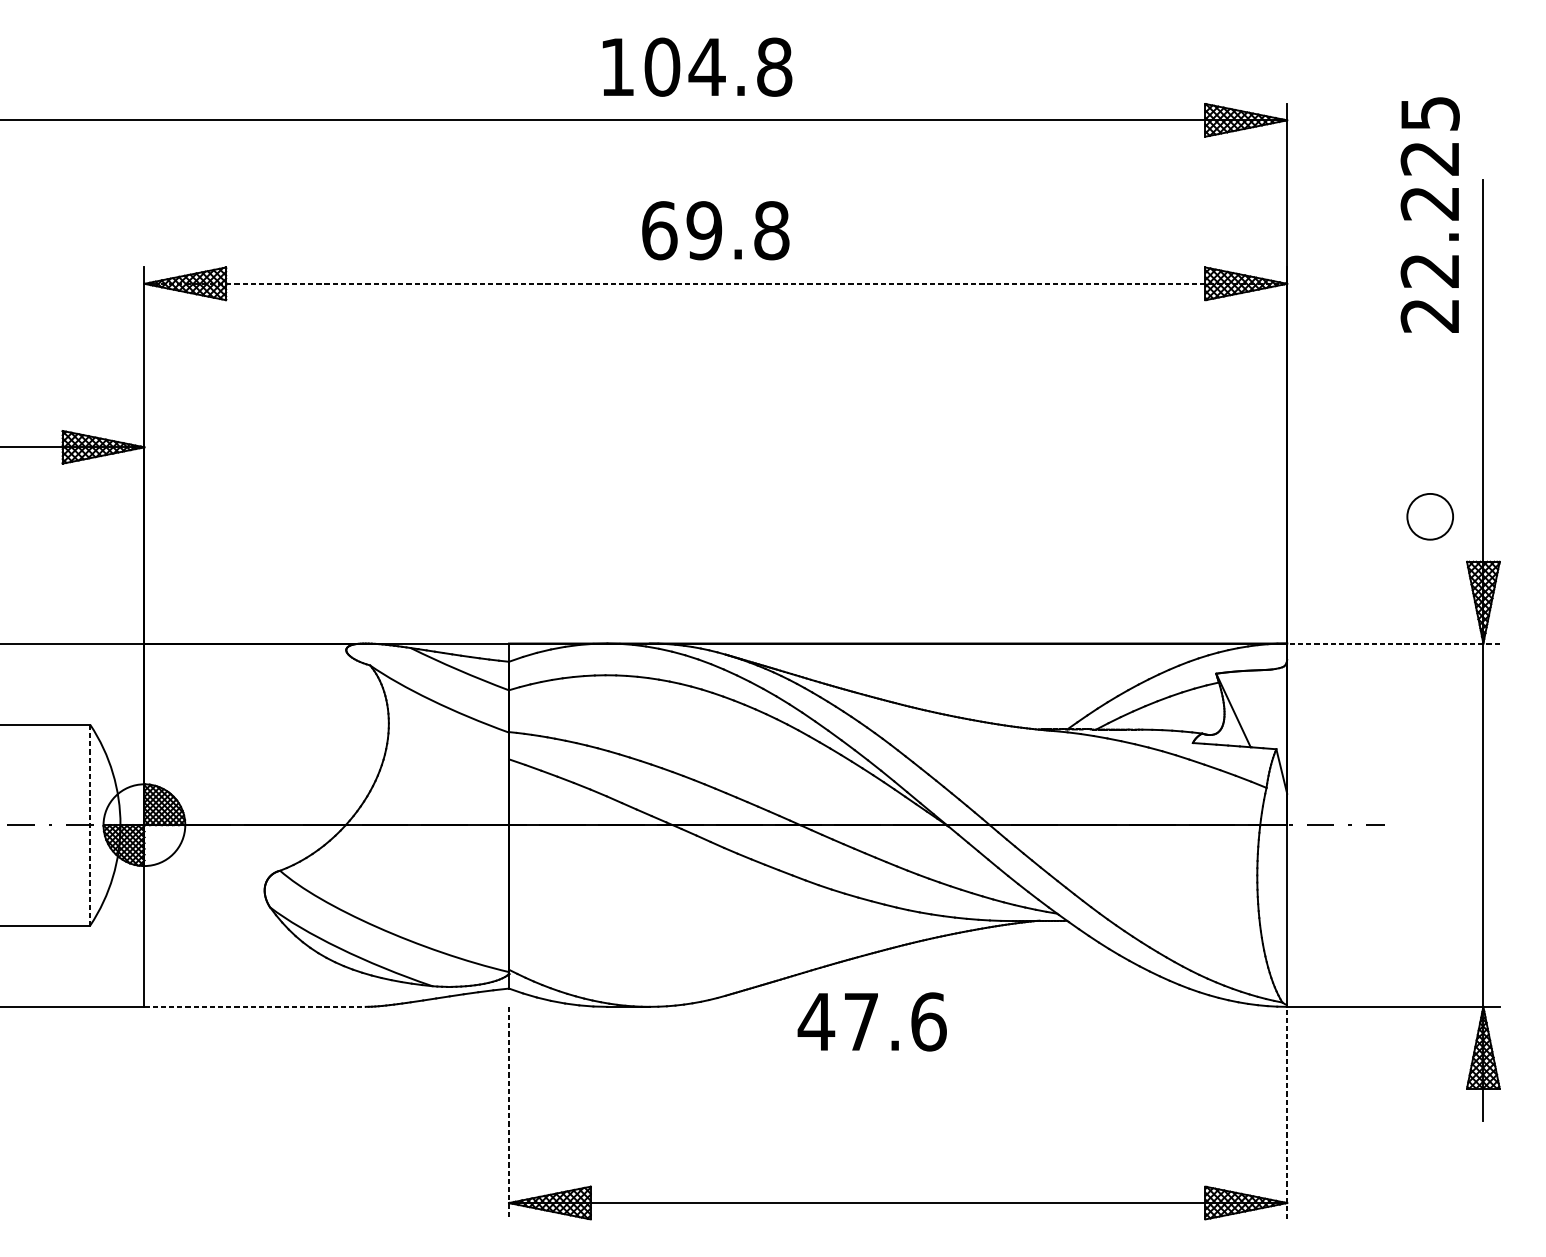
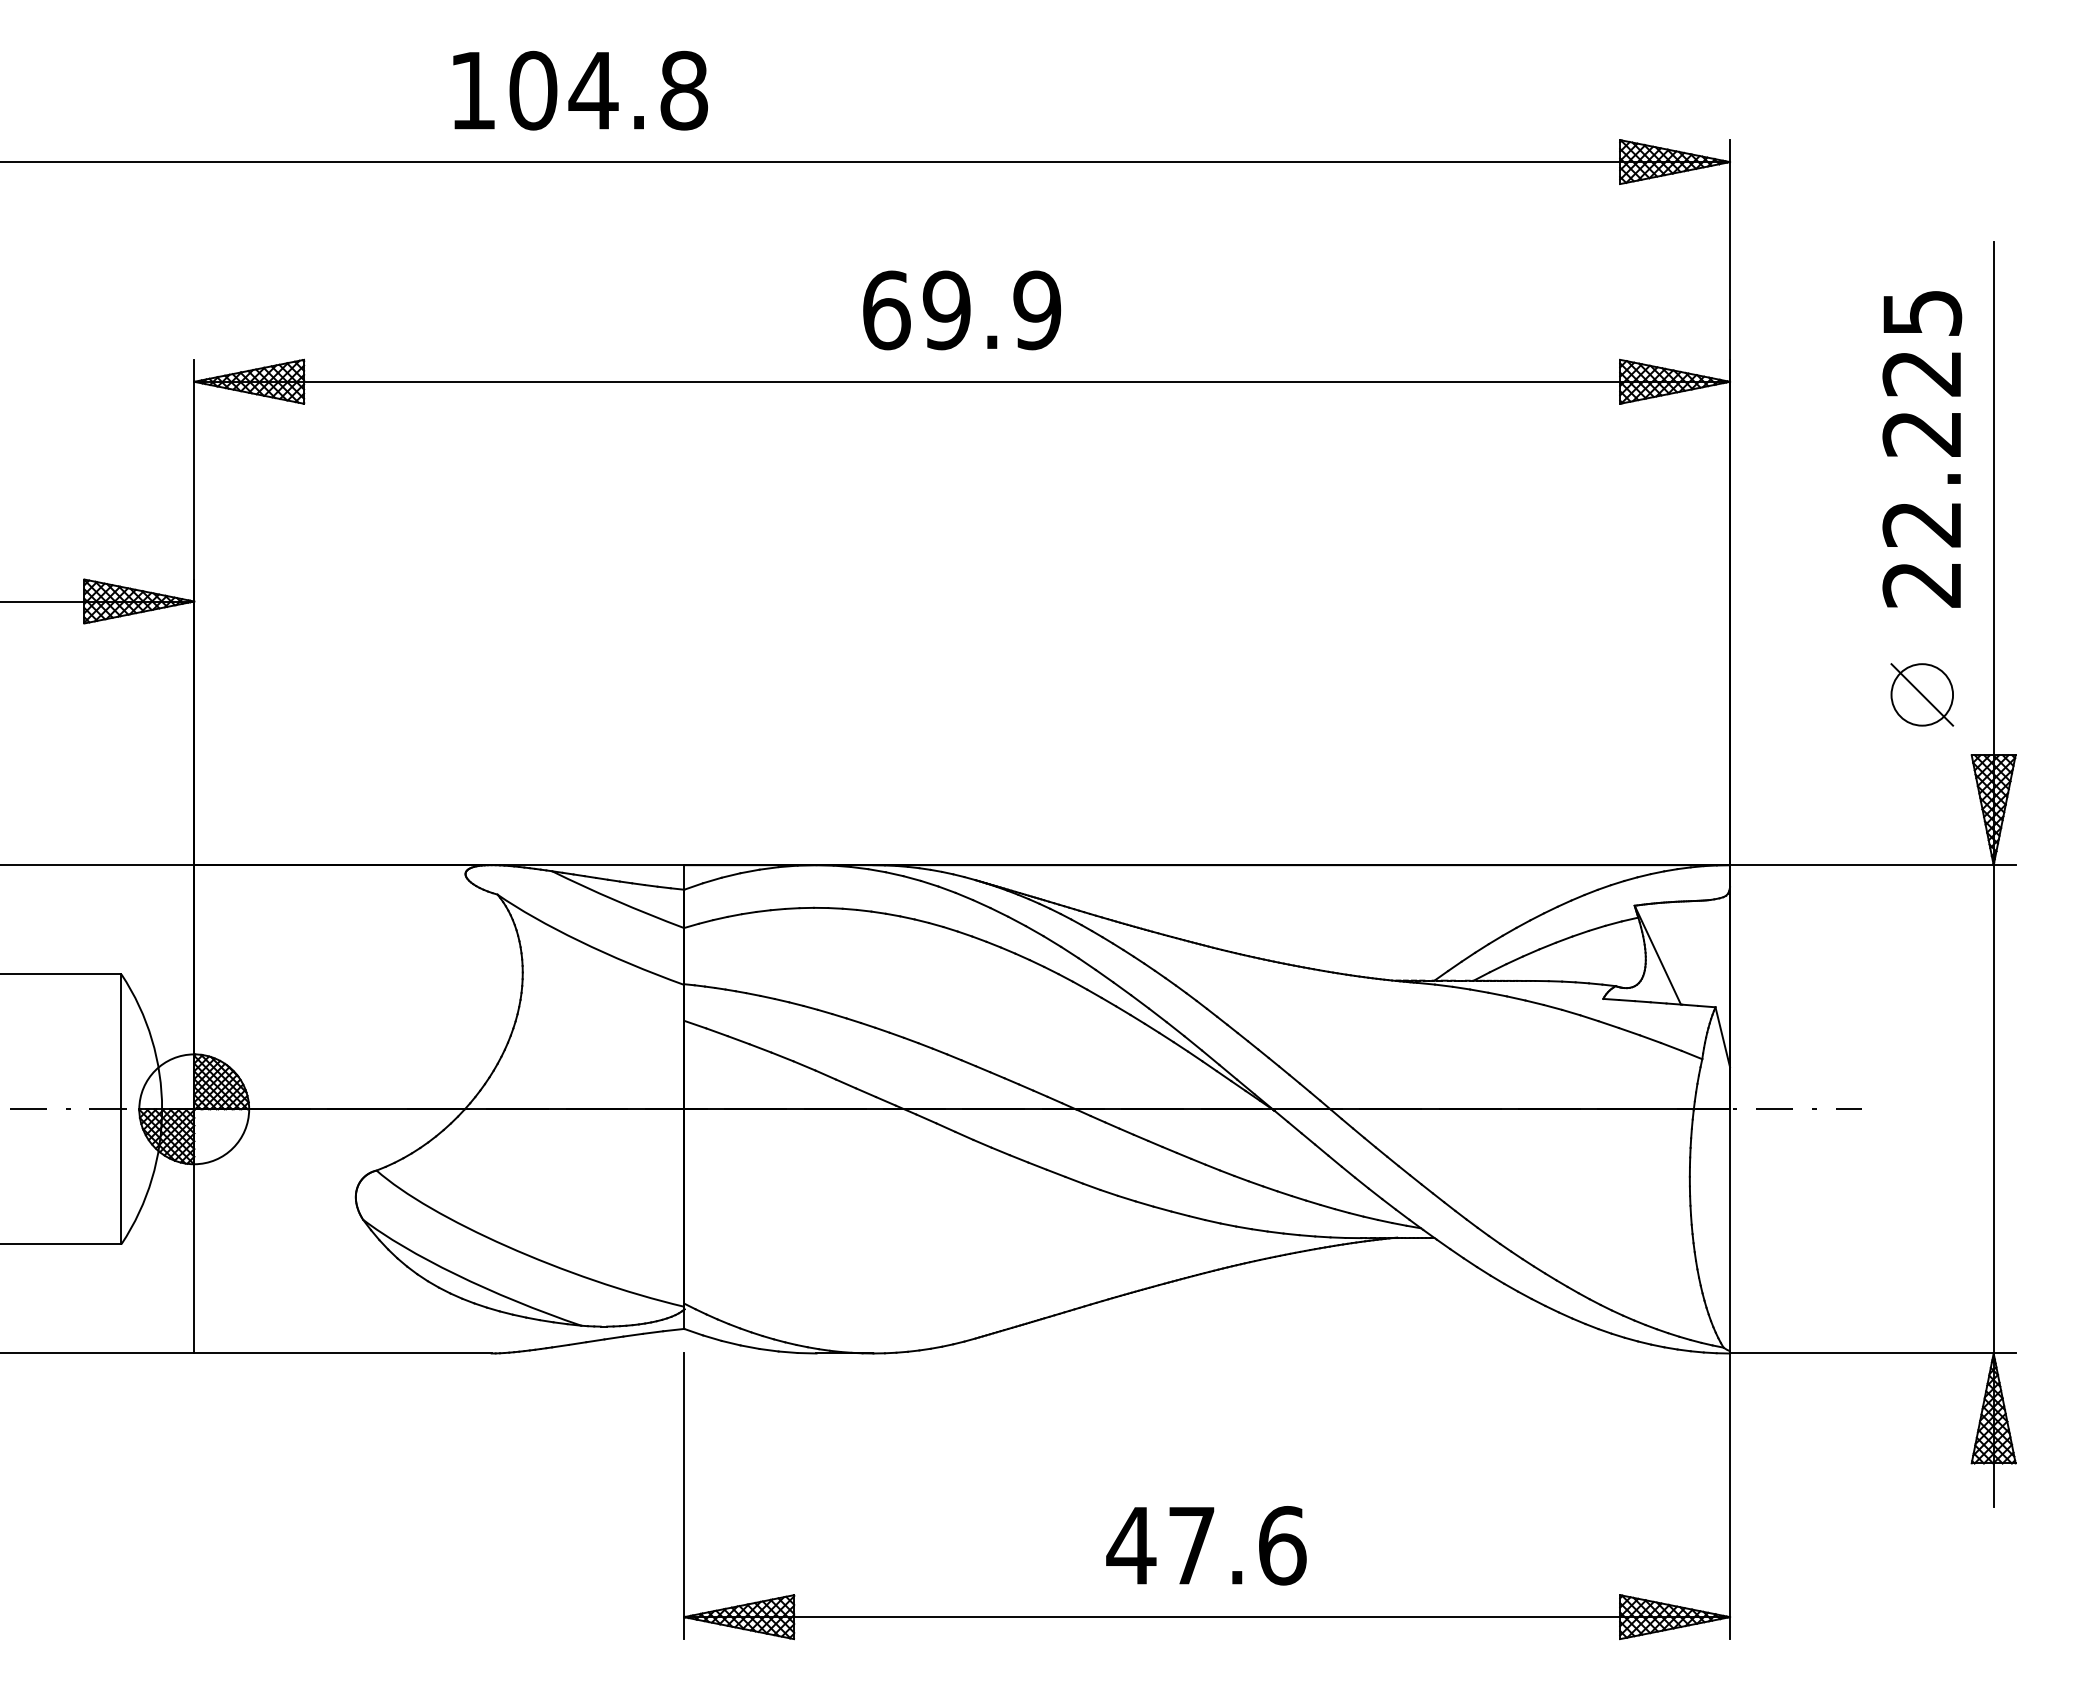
text: (697, 67) -> (580, 90), moved
text: (1430, 215) -> (1922, 449), moved
text: (771, 230) -> (1037, 310), 69.8 -> 69.9
line: (716, 283) -> (962, 381), dashed -> solid
line: (1430, 516) -> (1922, 694), added
line: (1393, 643) -> (1872, 865), dashed -> solid
line: (90, 825) -> (121, 1109), dashed -> solid
line: (254, 1006) -> (342, 1353), dashed -> solid
text: (872, 1021) -> (1206, 1545), moved
line: (509, 1113) -> (684, 1496), dashed -> solid
line: (1287, 1113) -> (1730, 1496), dashed -> solid

